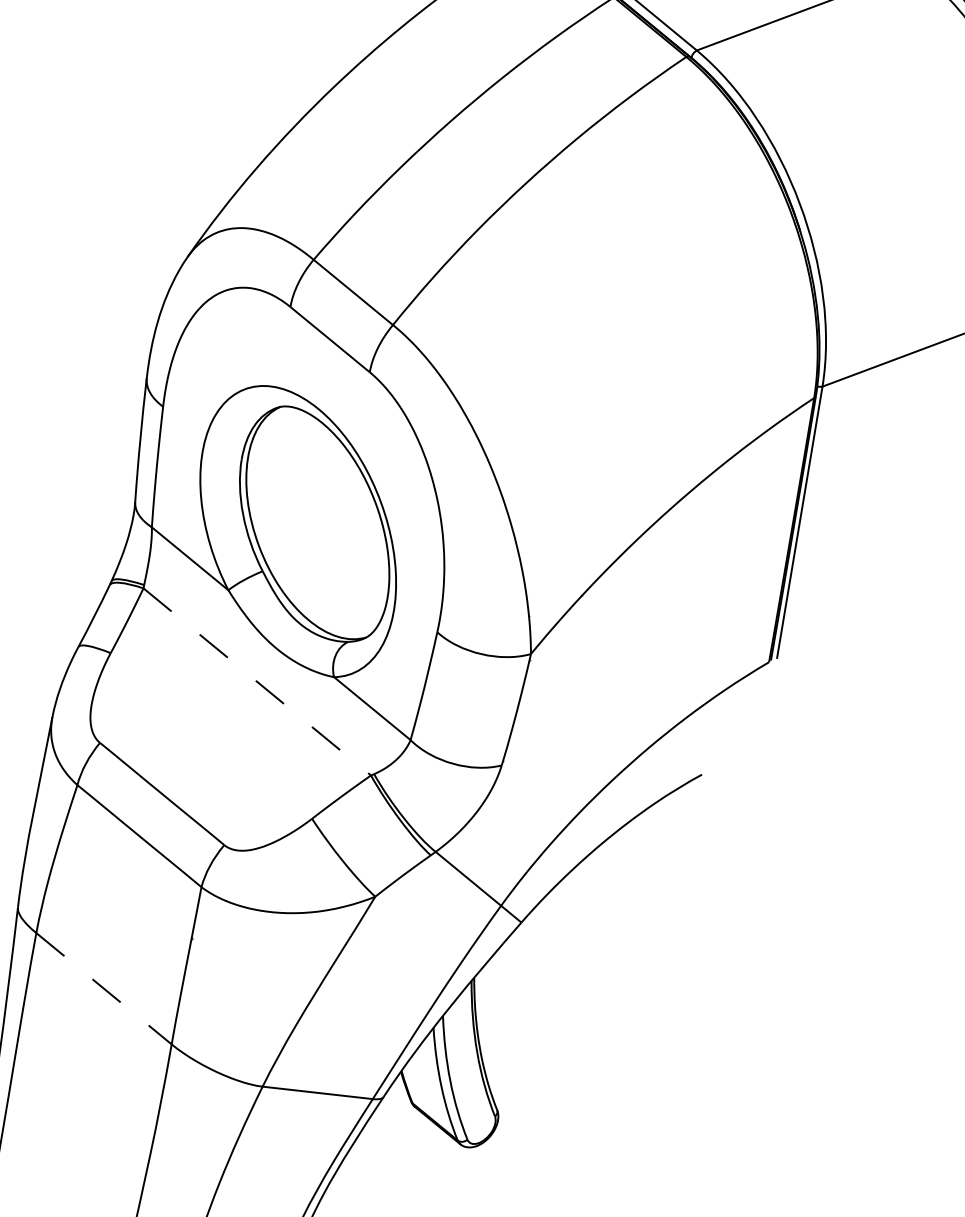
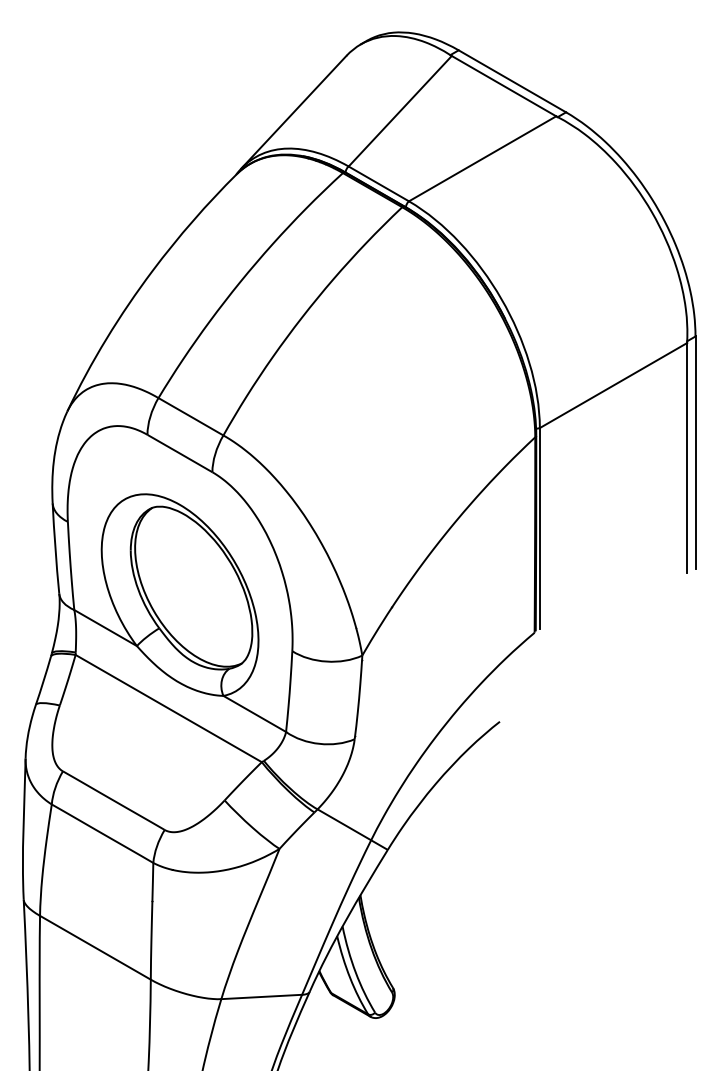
line: (258, 682) -> (169, 708), dashed -> solid
line: (104, 988) -> (95, 947), dashed -> solid

